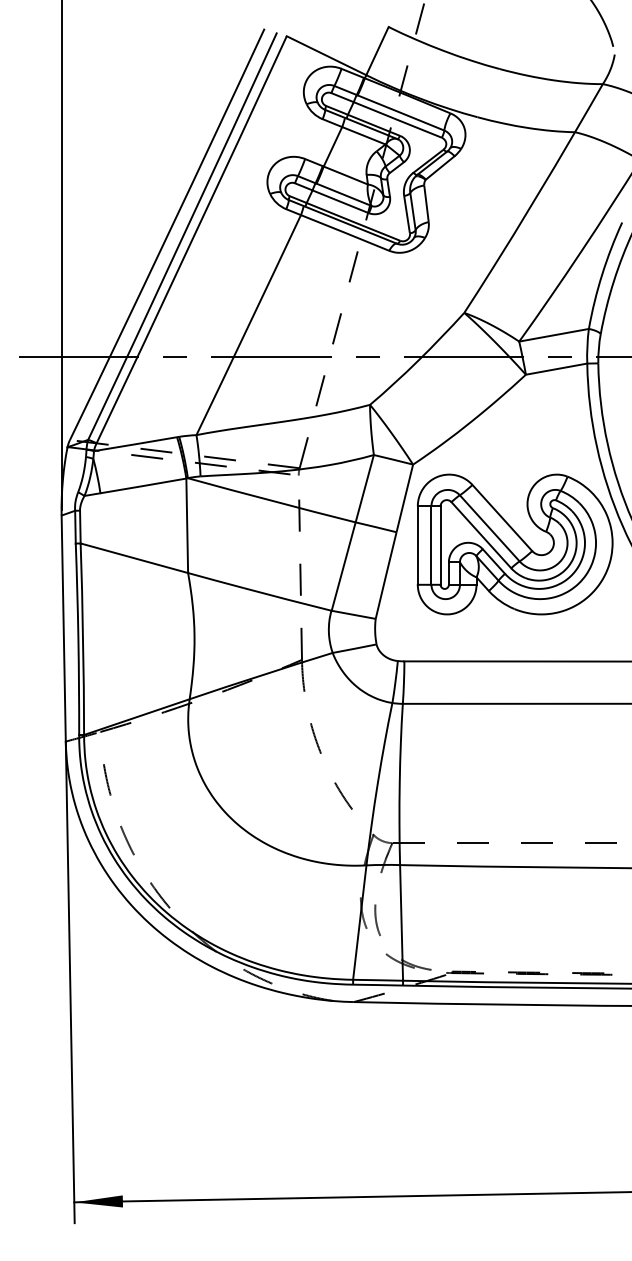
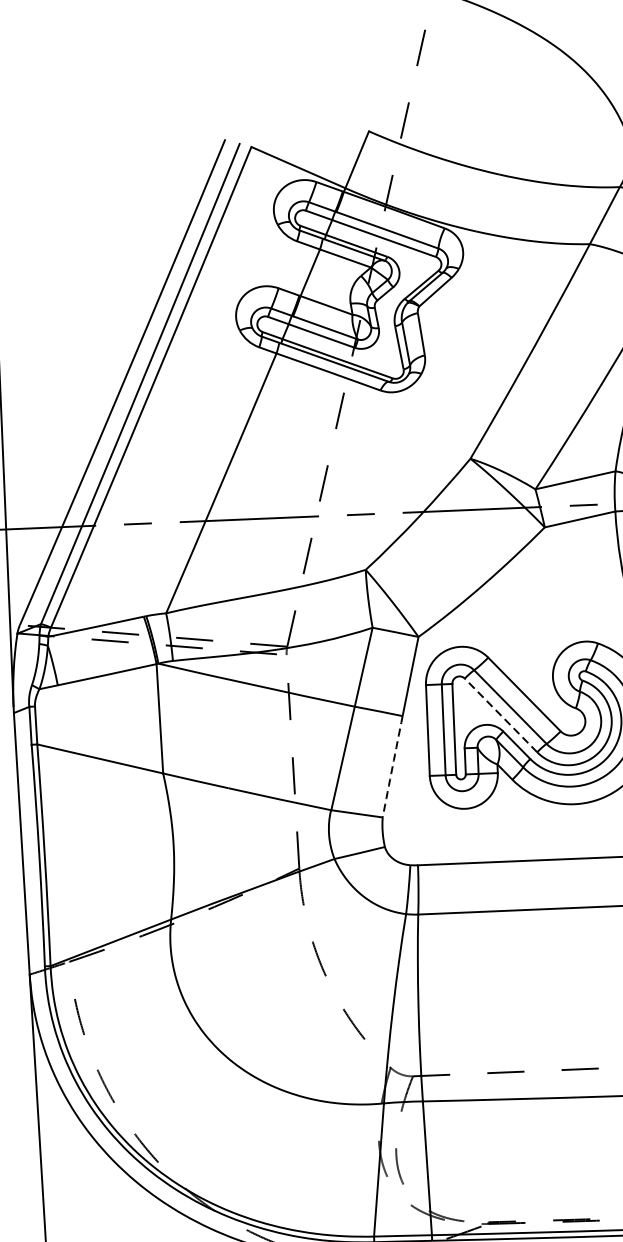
line: (481, 535) -> (501, 715), solid -> dashed
arc: (386, 575) -> (393, 766), solid -> dashed

